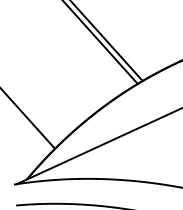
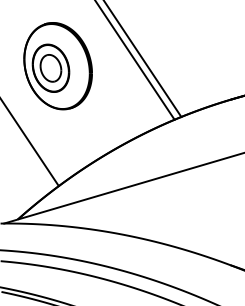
part: (40, 55) -> (57, 66), added

